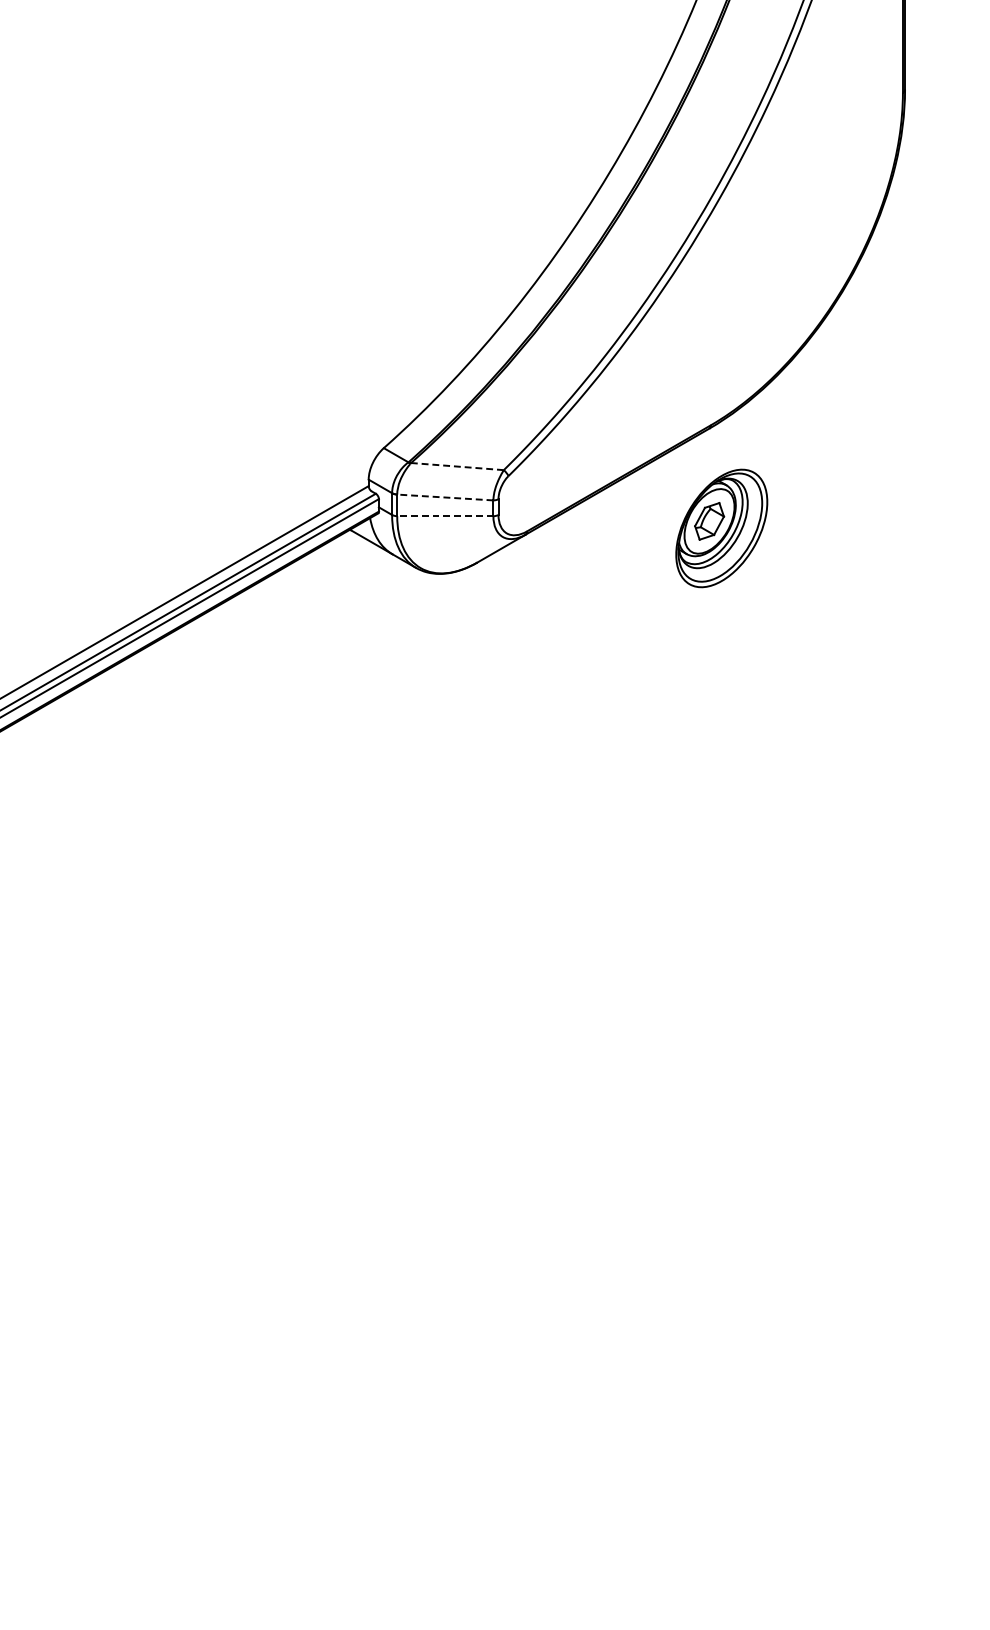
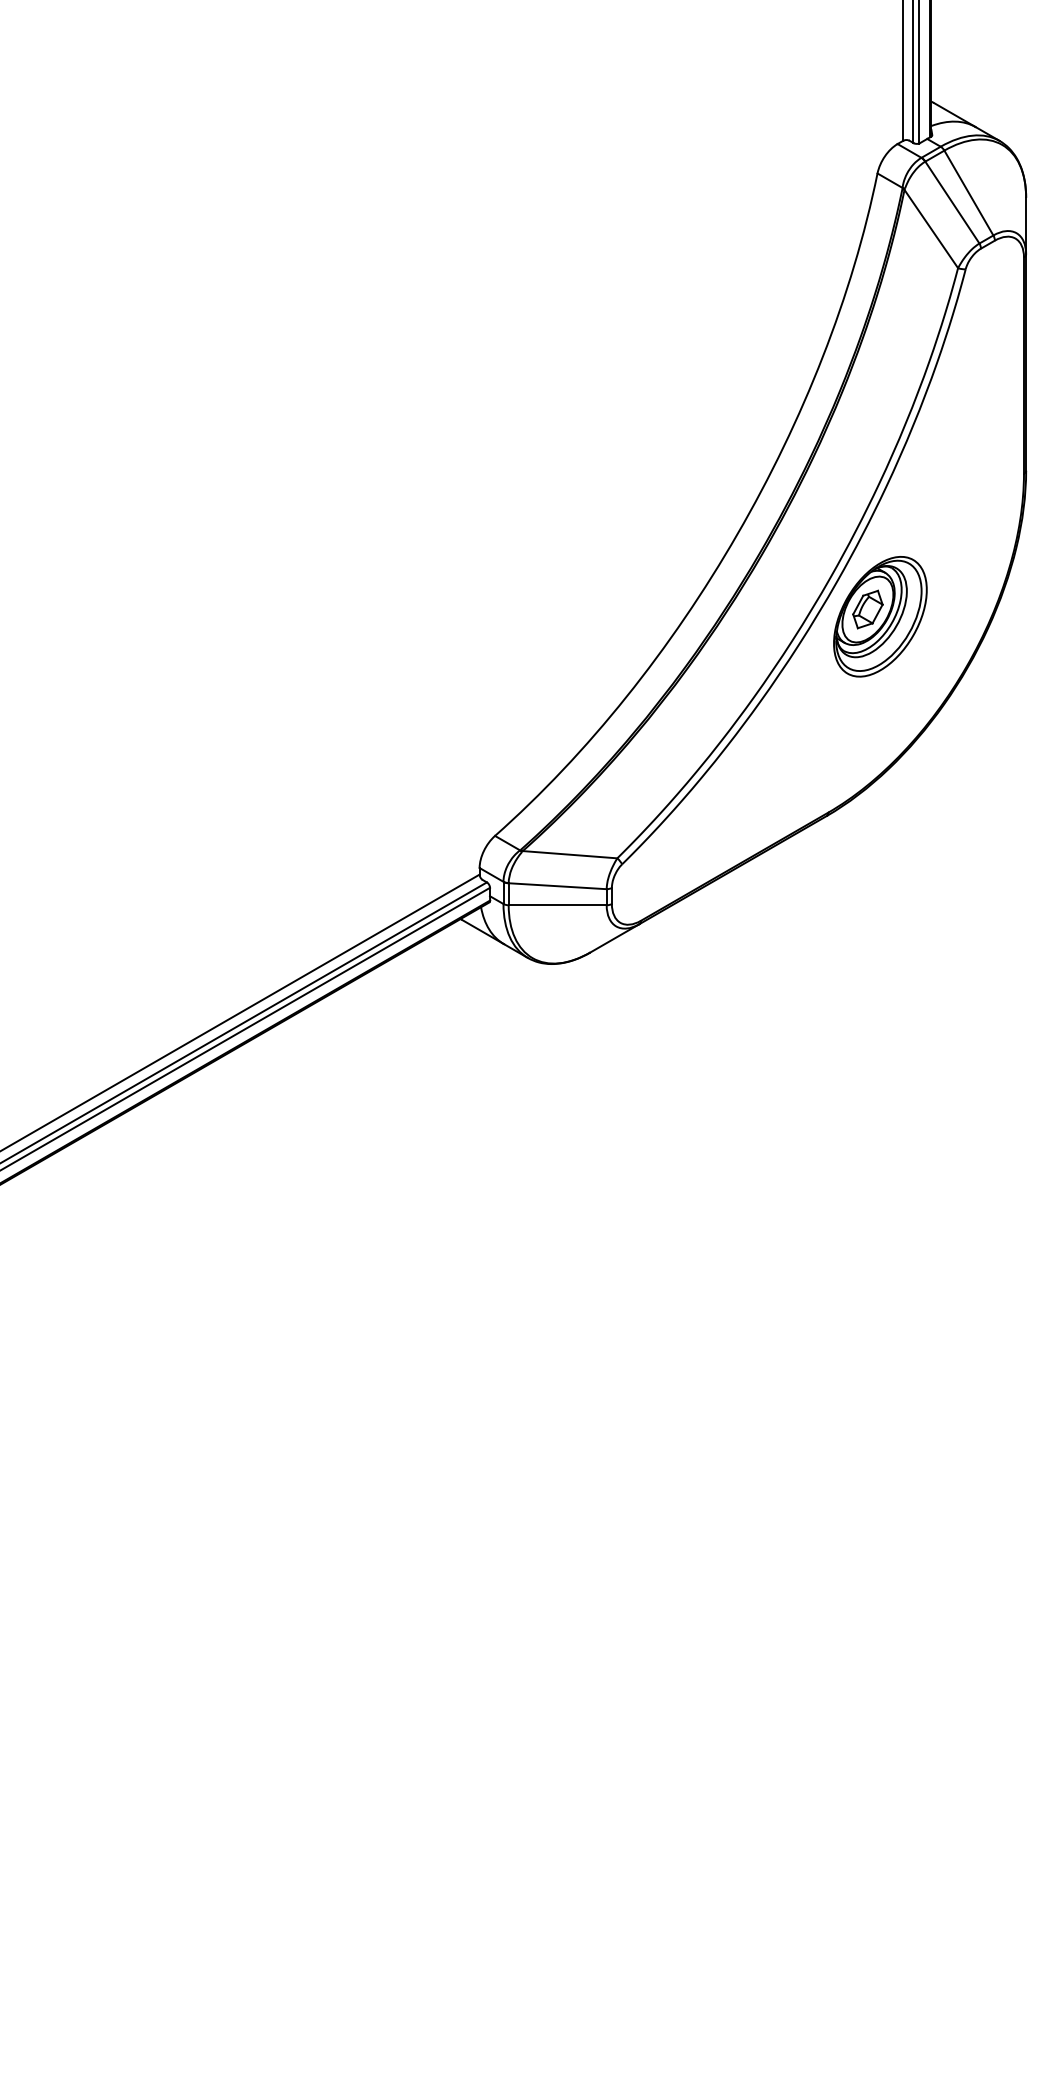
line: (456, 466) -> (569, 854), dashed -> solid
line: (445, 497) -> (557, 886), dashed -> solid
line: (445, 516) -> (557, 905), dashed -> solid
part: (721, 528) -> (880, 616), moved

